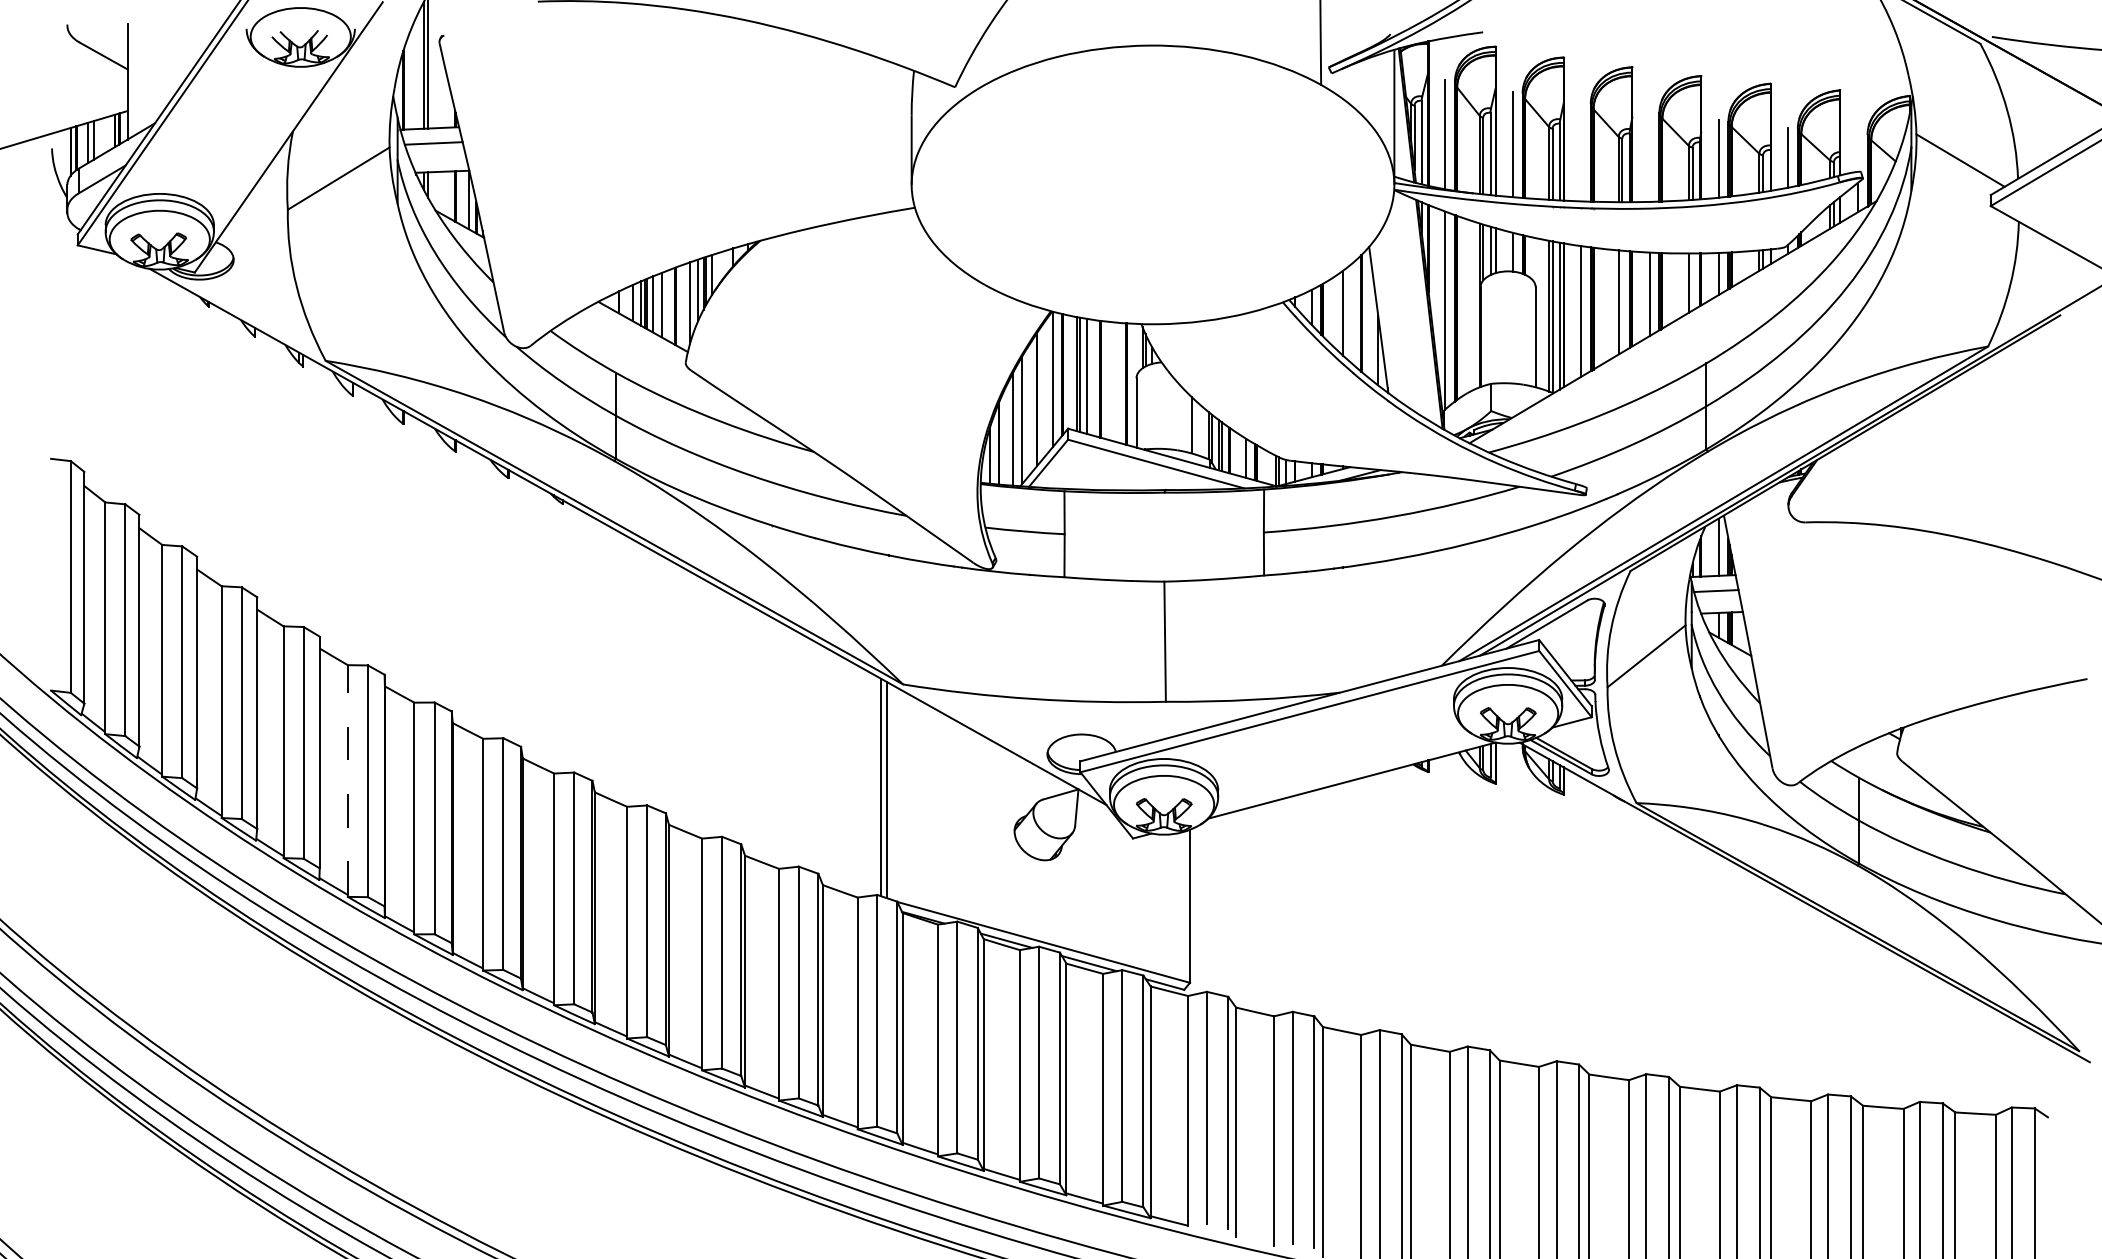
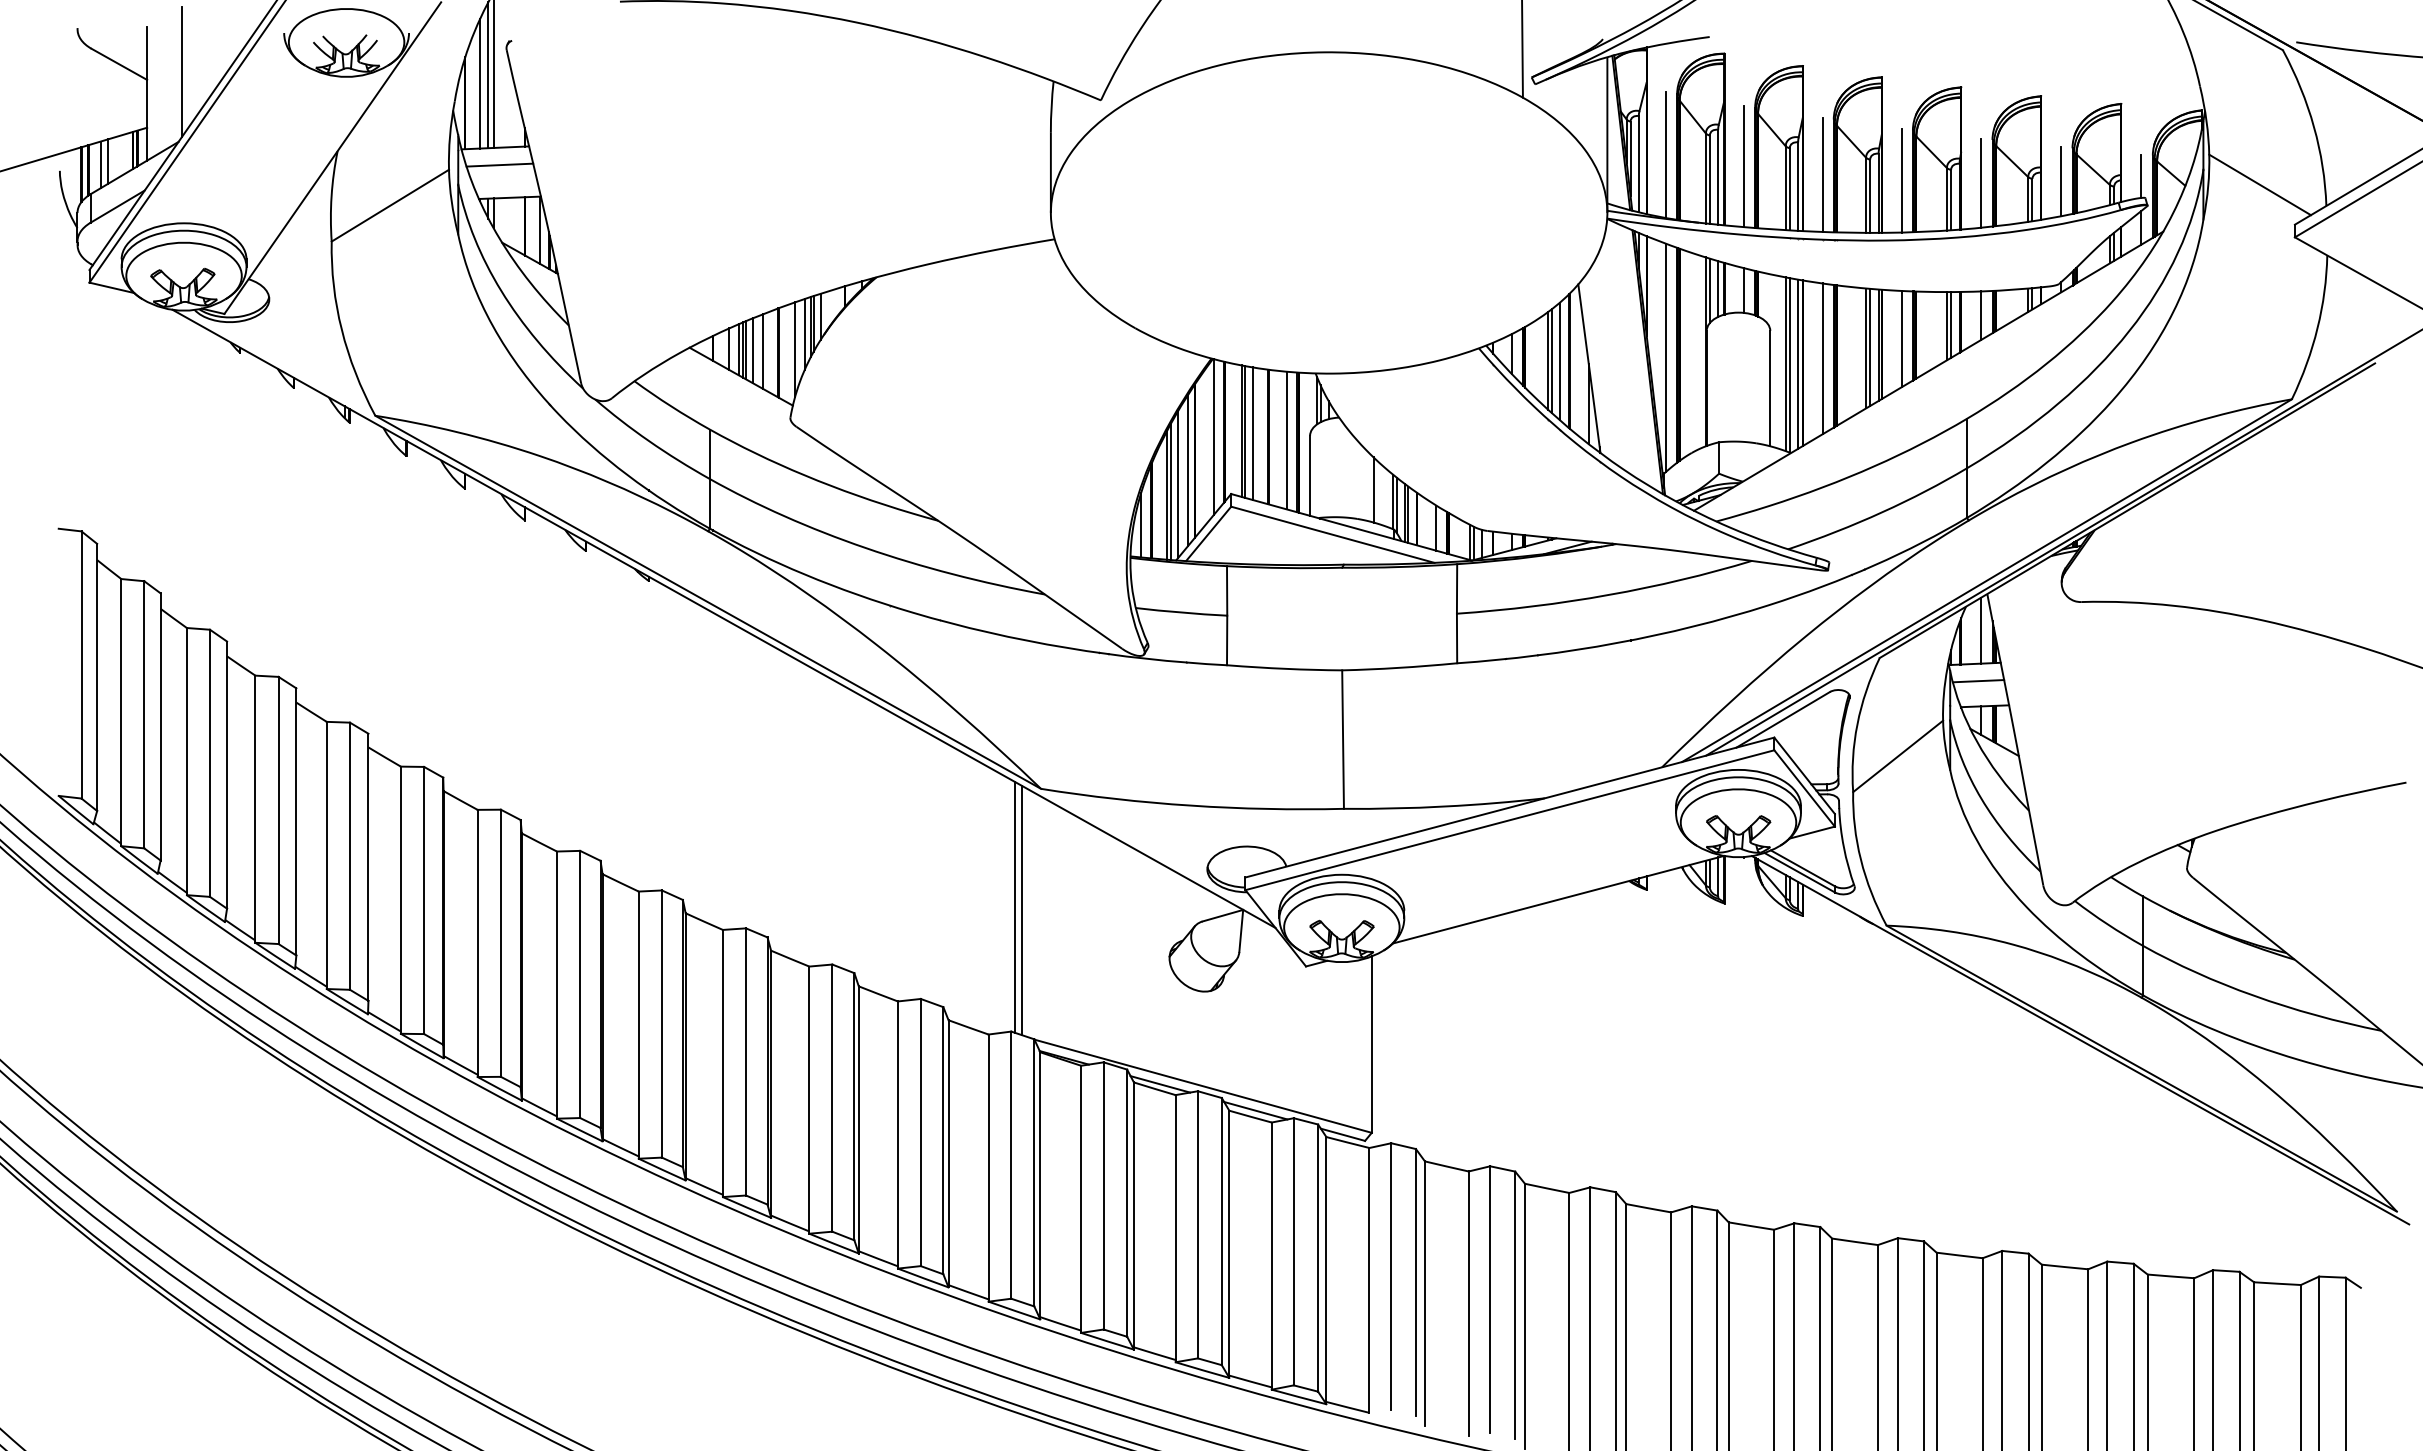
line: (157, 62) -> (181, 71), added
line: (416, 72) -> (479, 83), added
line: (1580, 151) -> (1822, 174), added
line: (1857, 152) -> (2141, 175), added
line: (1649, 156) -> (1901, 180), added
line: (1692, 281) -> (1951, 324), added
line: (1622, 300) -> (1870, 346), added
line: (1345, 313) -> (1551, 361), added
line: (1353, 313) -> (1560, 361), added
line: (1116, 382) -> (1286, 440), added
line: (1031, 408) -> (1188, 470), added
line: (1015, 427) -> (1170, 492), added
line: (347, 779) -> (400, 898), dashed -> solid

